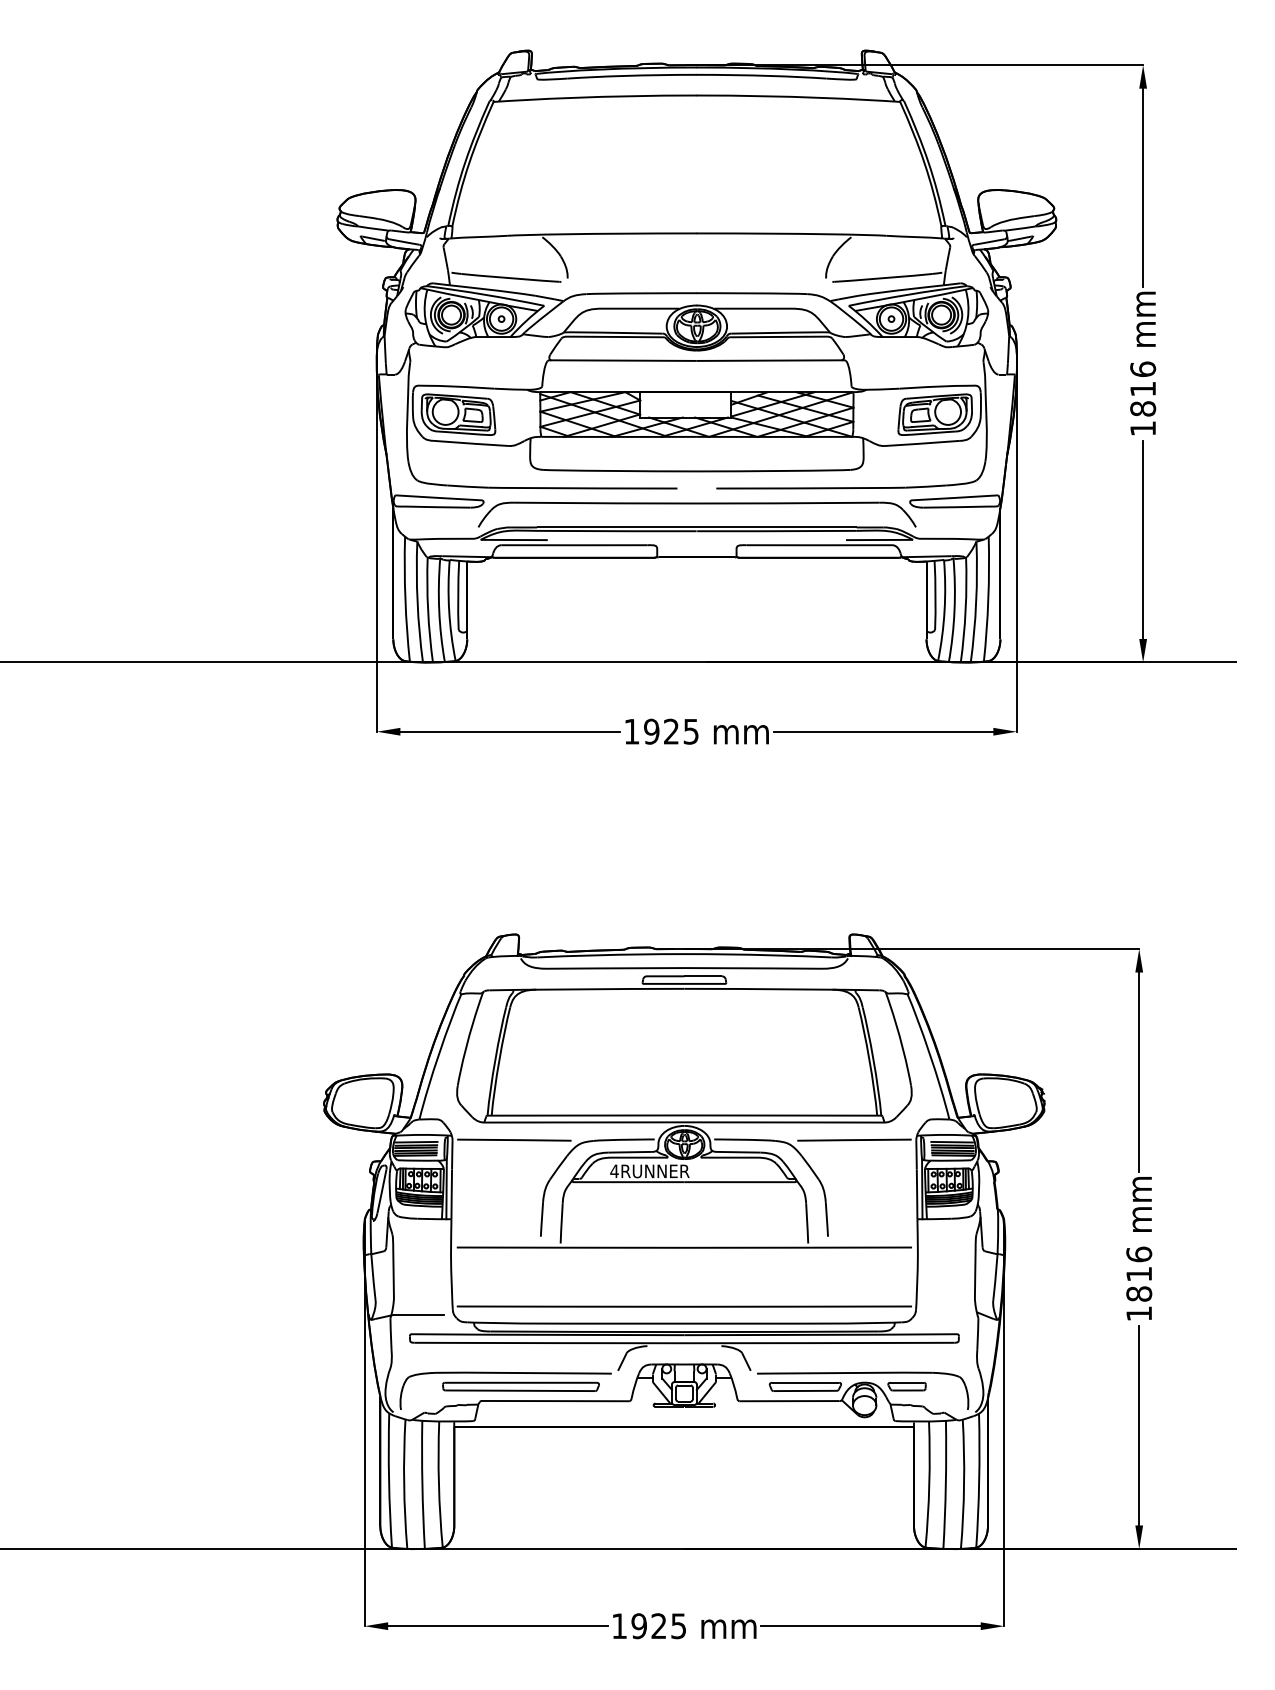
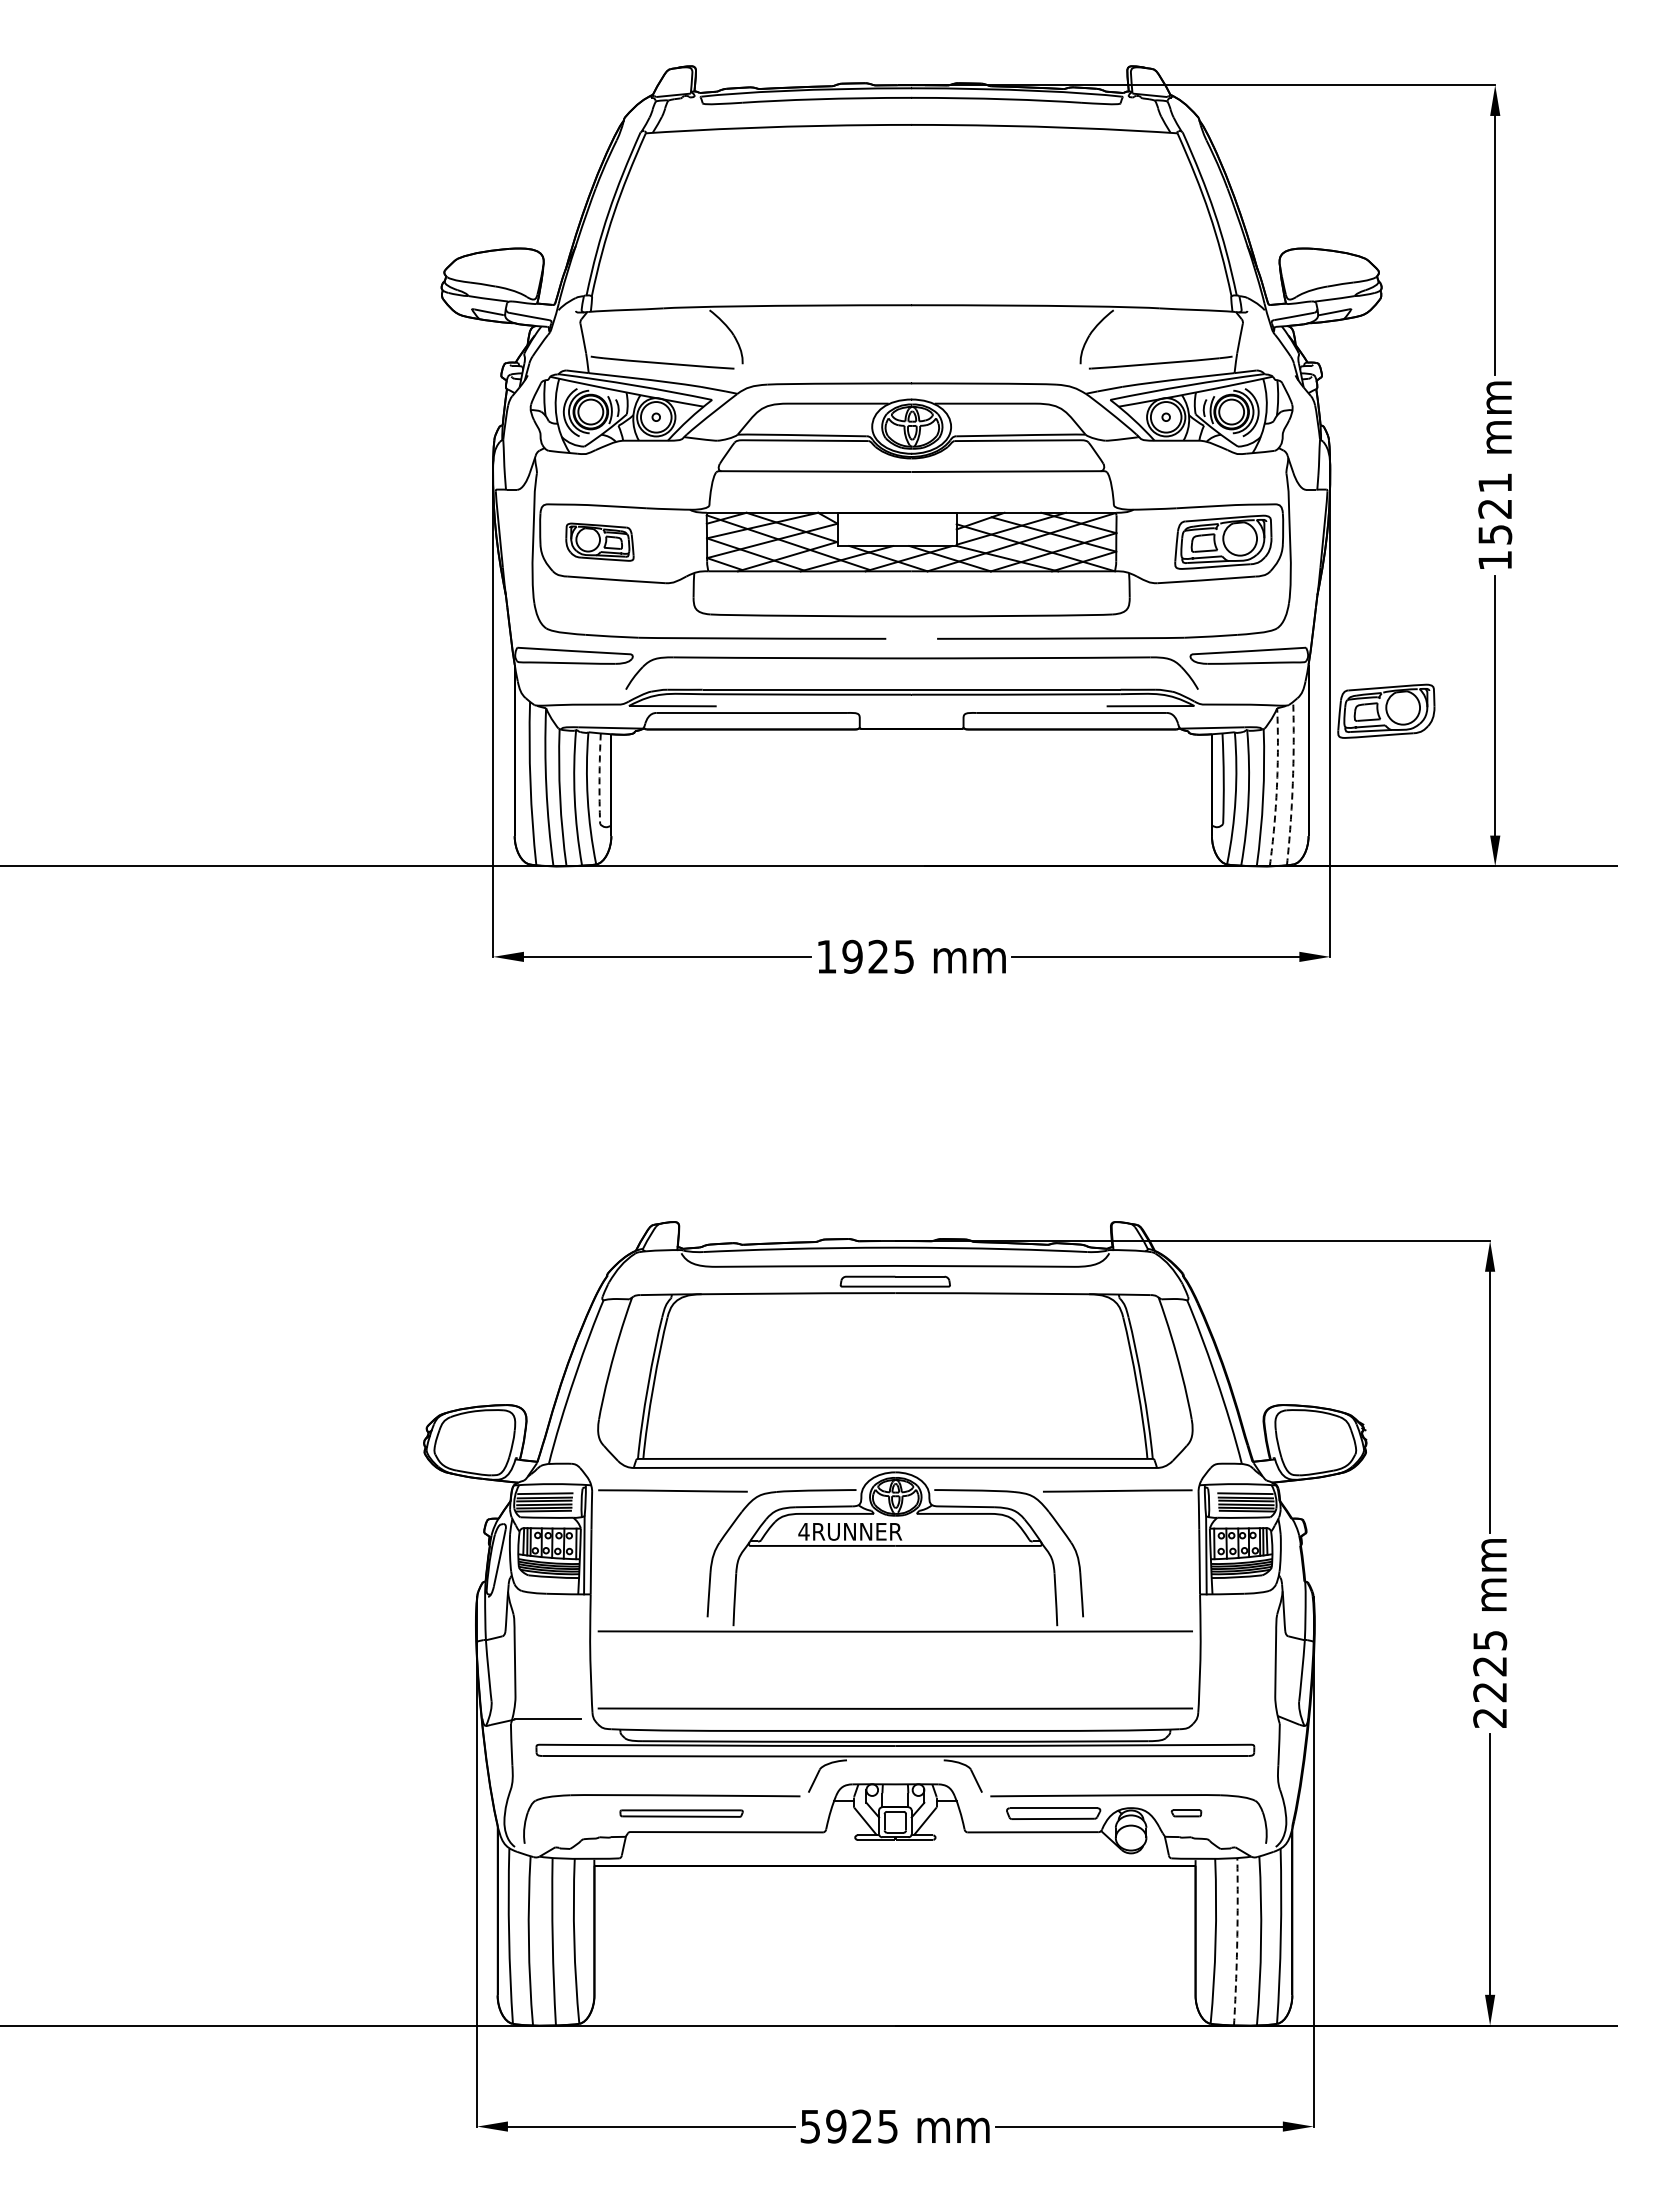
text: (1143, 388) -> (1495, 508), 1816 -> 1521
part: (458, 414) -> (599, 541), size x0.7
part: (1059, 543) -> (1386, 710), added
arc: (458, 595) -> (599, 778), solid -> dashed
arc: (988, 599) -> (1292, 783), solid -> dashed
arc: (975, 602) -> (1276, 787), solid -> dashed
text: (1139, 1283) -> (1490, 1678), 1816 -> 2225
part: (520, 1386) -> (681, 1813), size x0.6
part: (907, 1386) -> (1186, 1813), size x0.6
arc: (946, 1484) -> (1237, 1941), solid -> dashed
text: (618, 1626) -> (809, 2126), 1925 -> 5925

